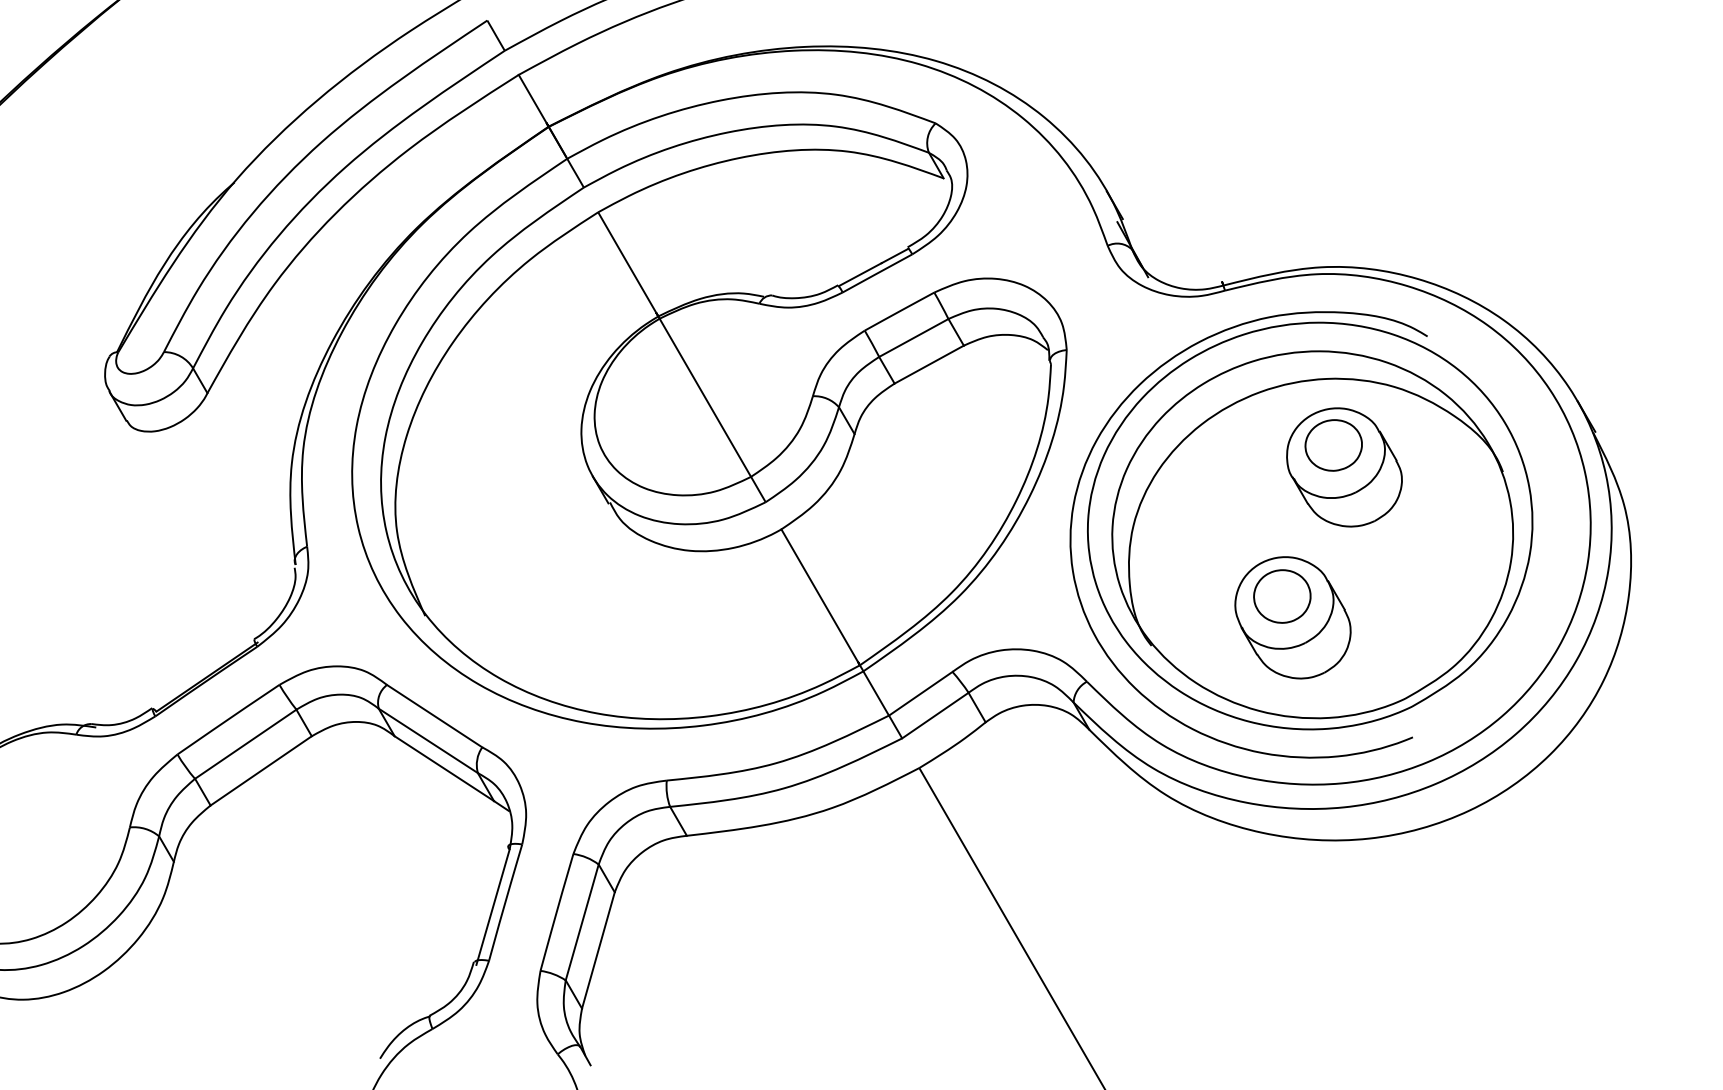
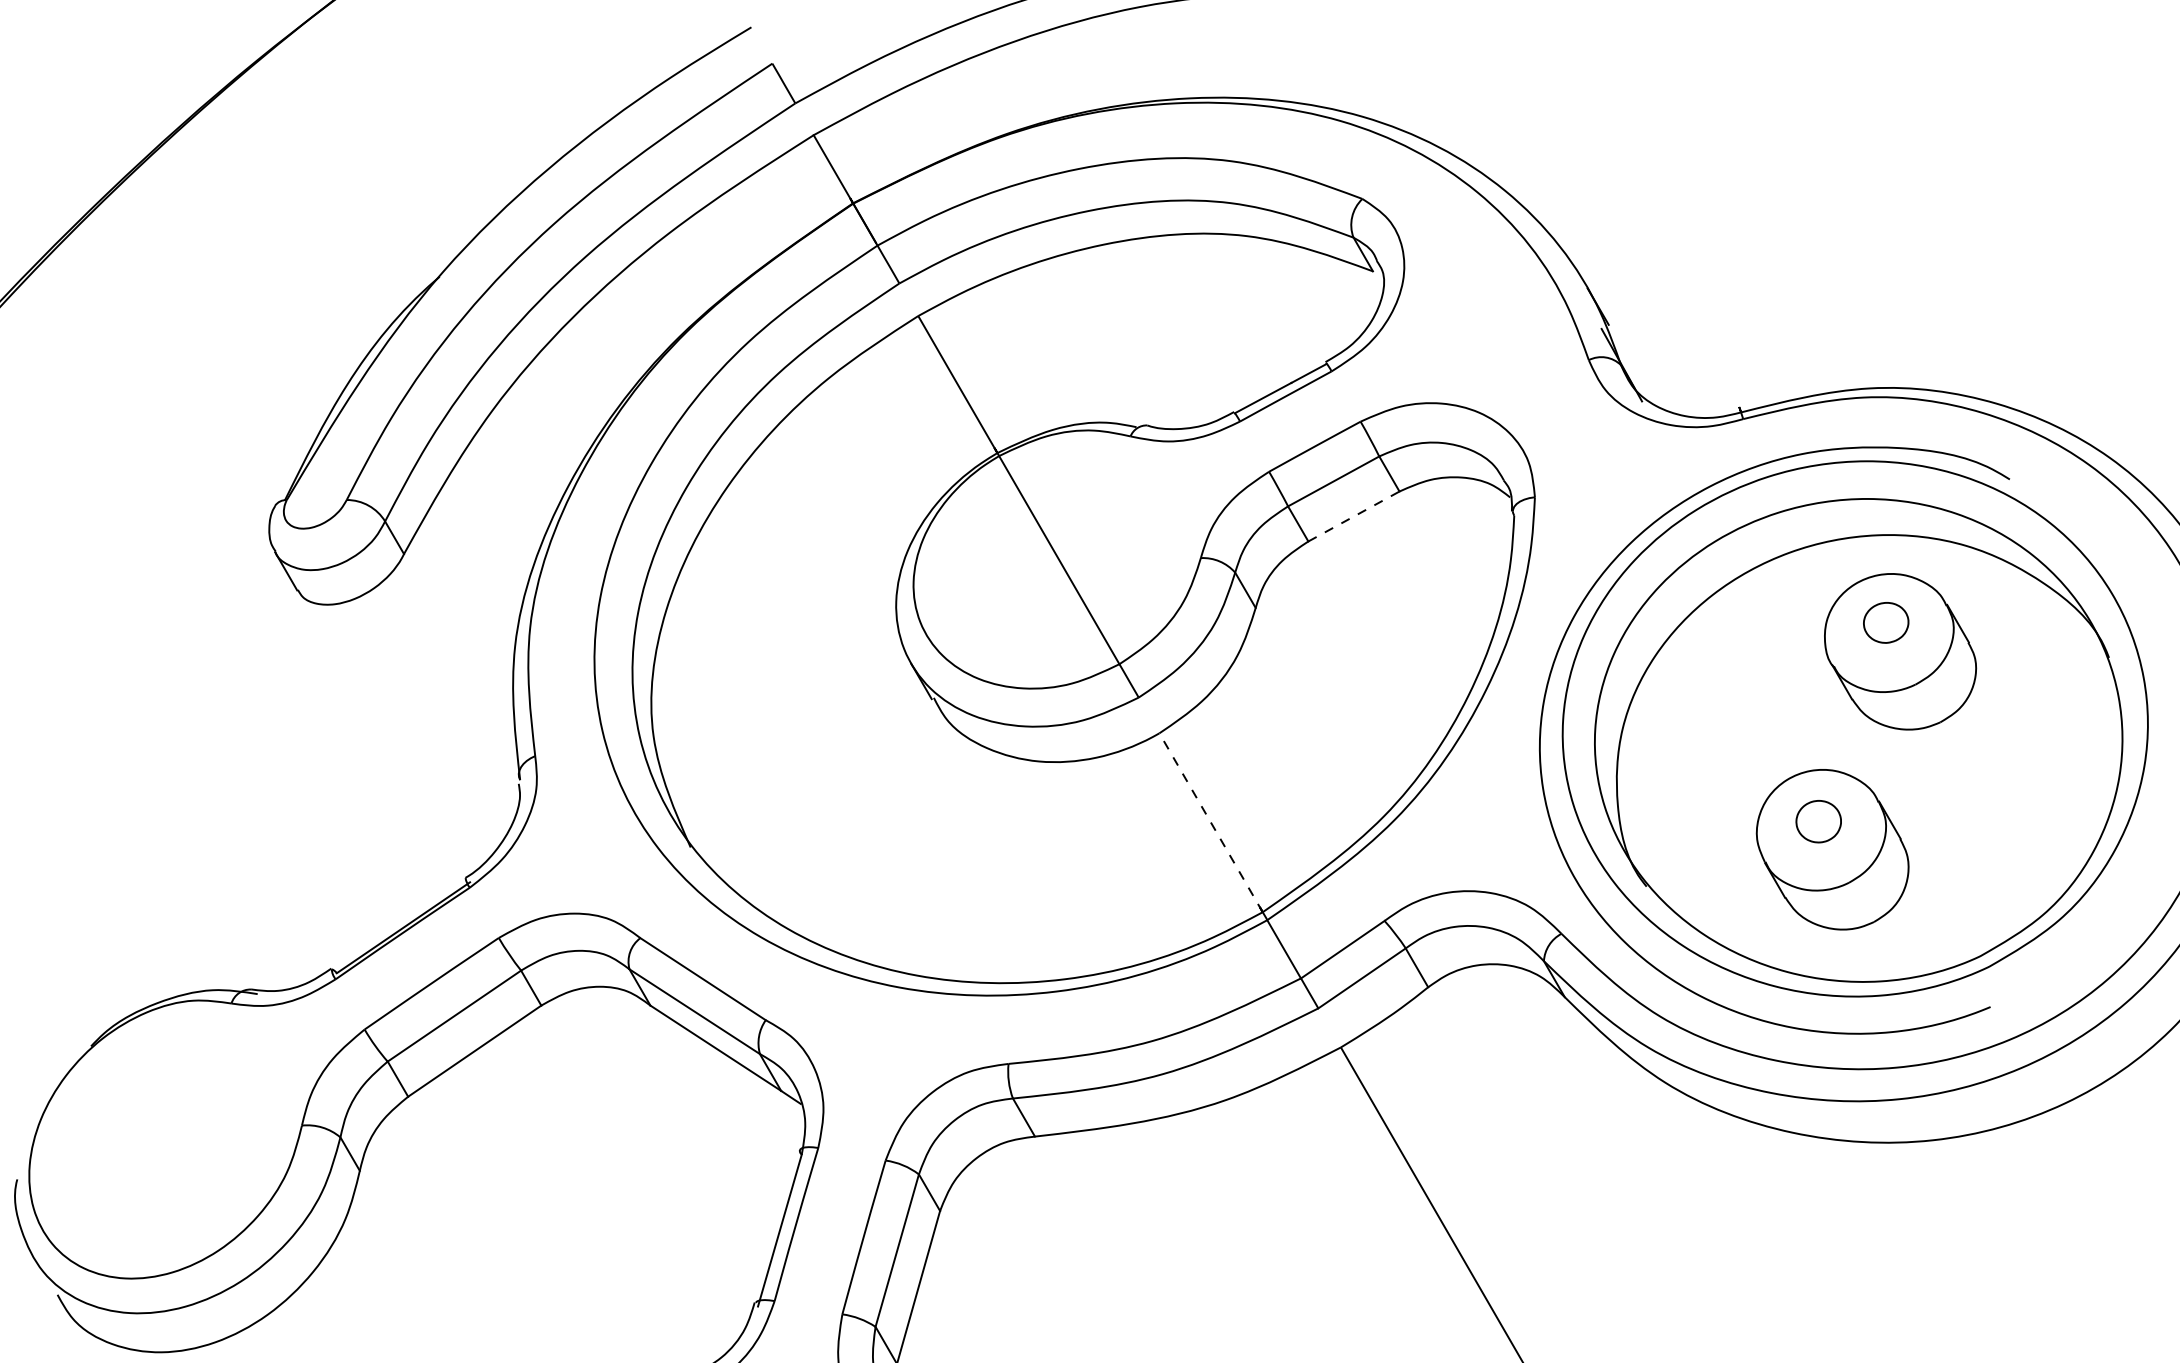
line: (929, 364) -> (1354, 516), solid -> dashed
part: (1333, 445) -> (1886, 622), size x0.6
line: (820, 596) -> (1210, 821), solid -> dashed
part: (1282, 596) -> (1818, 821), size x0.6

